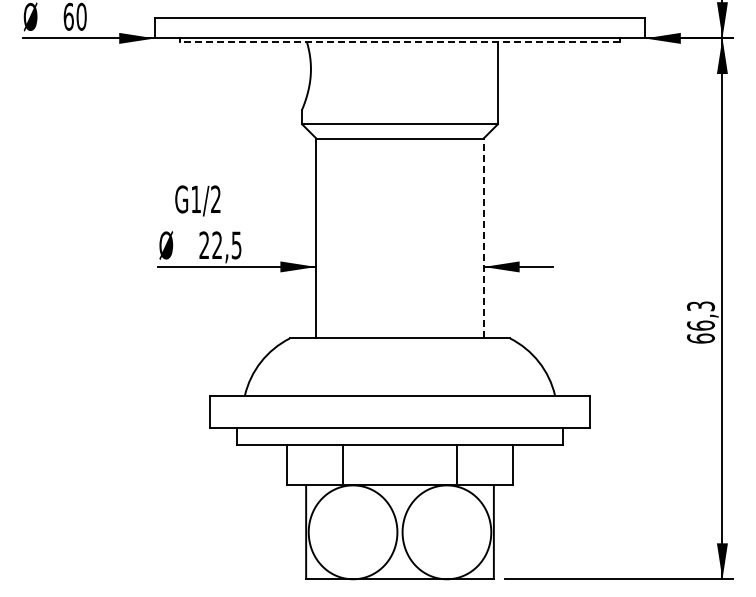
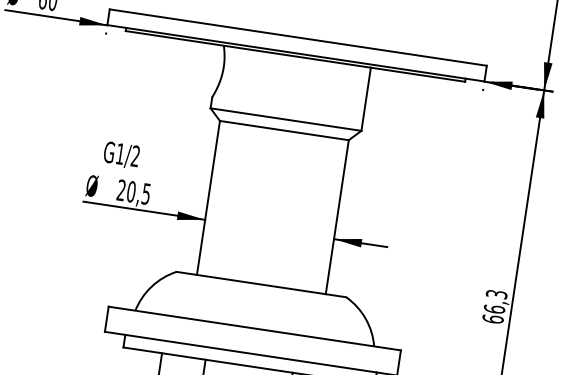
line: (399, 42) -> (295, 56), dashed -> solid
line: (483, 238) -> (337, 217), dashed -> solid
text: (217, 245) -> (131, 191), 22,5 -> 20,5

